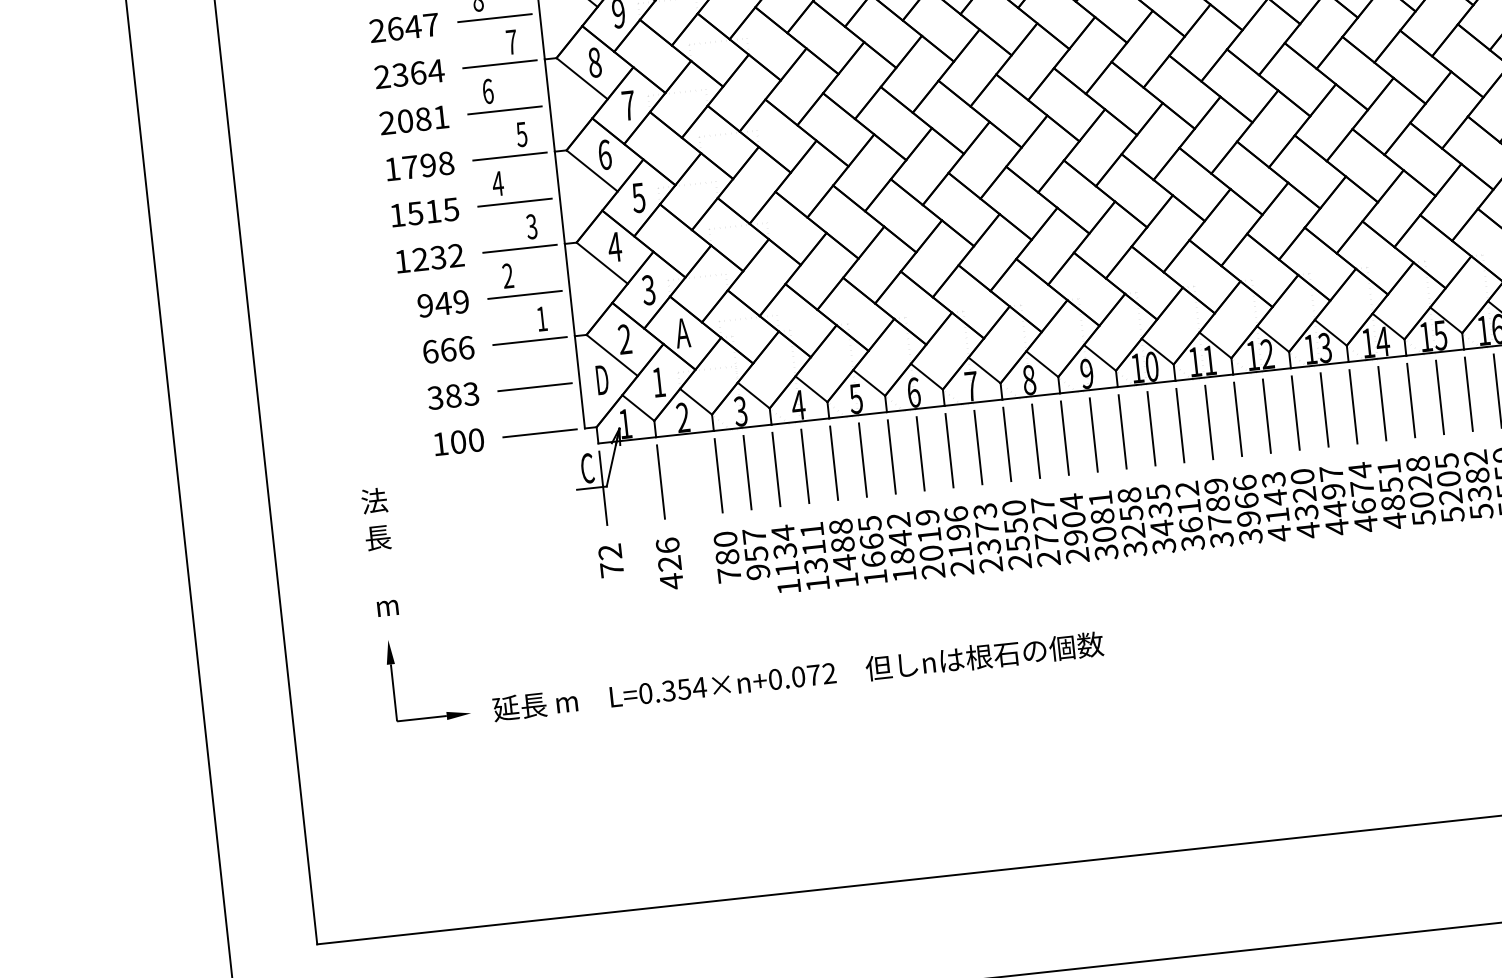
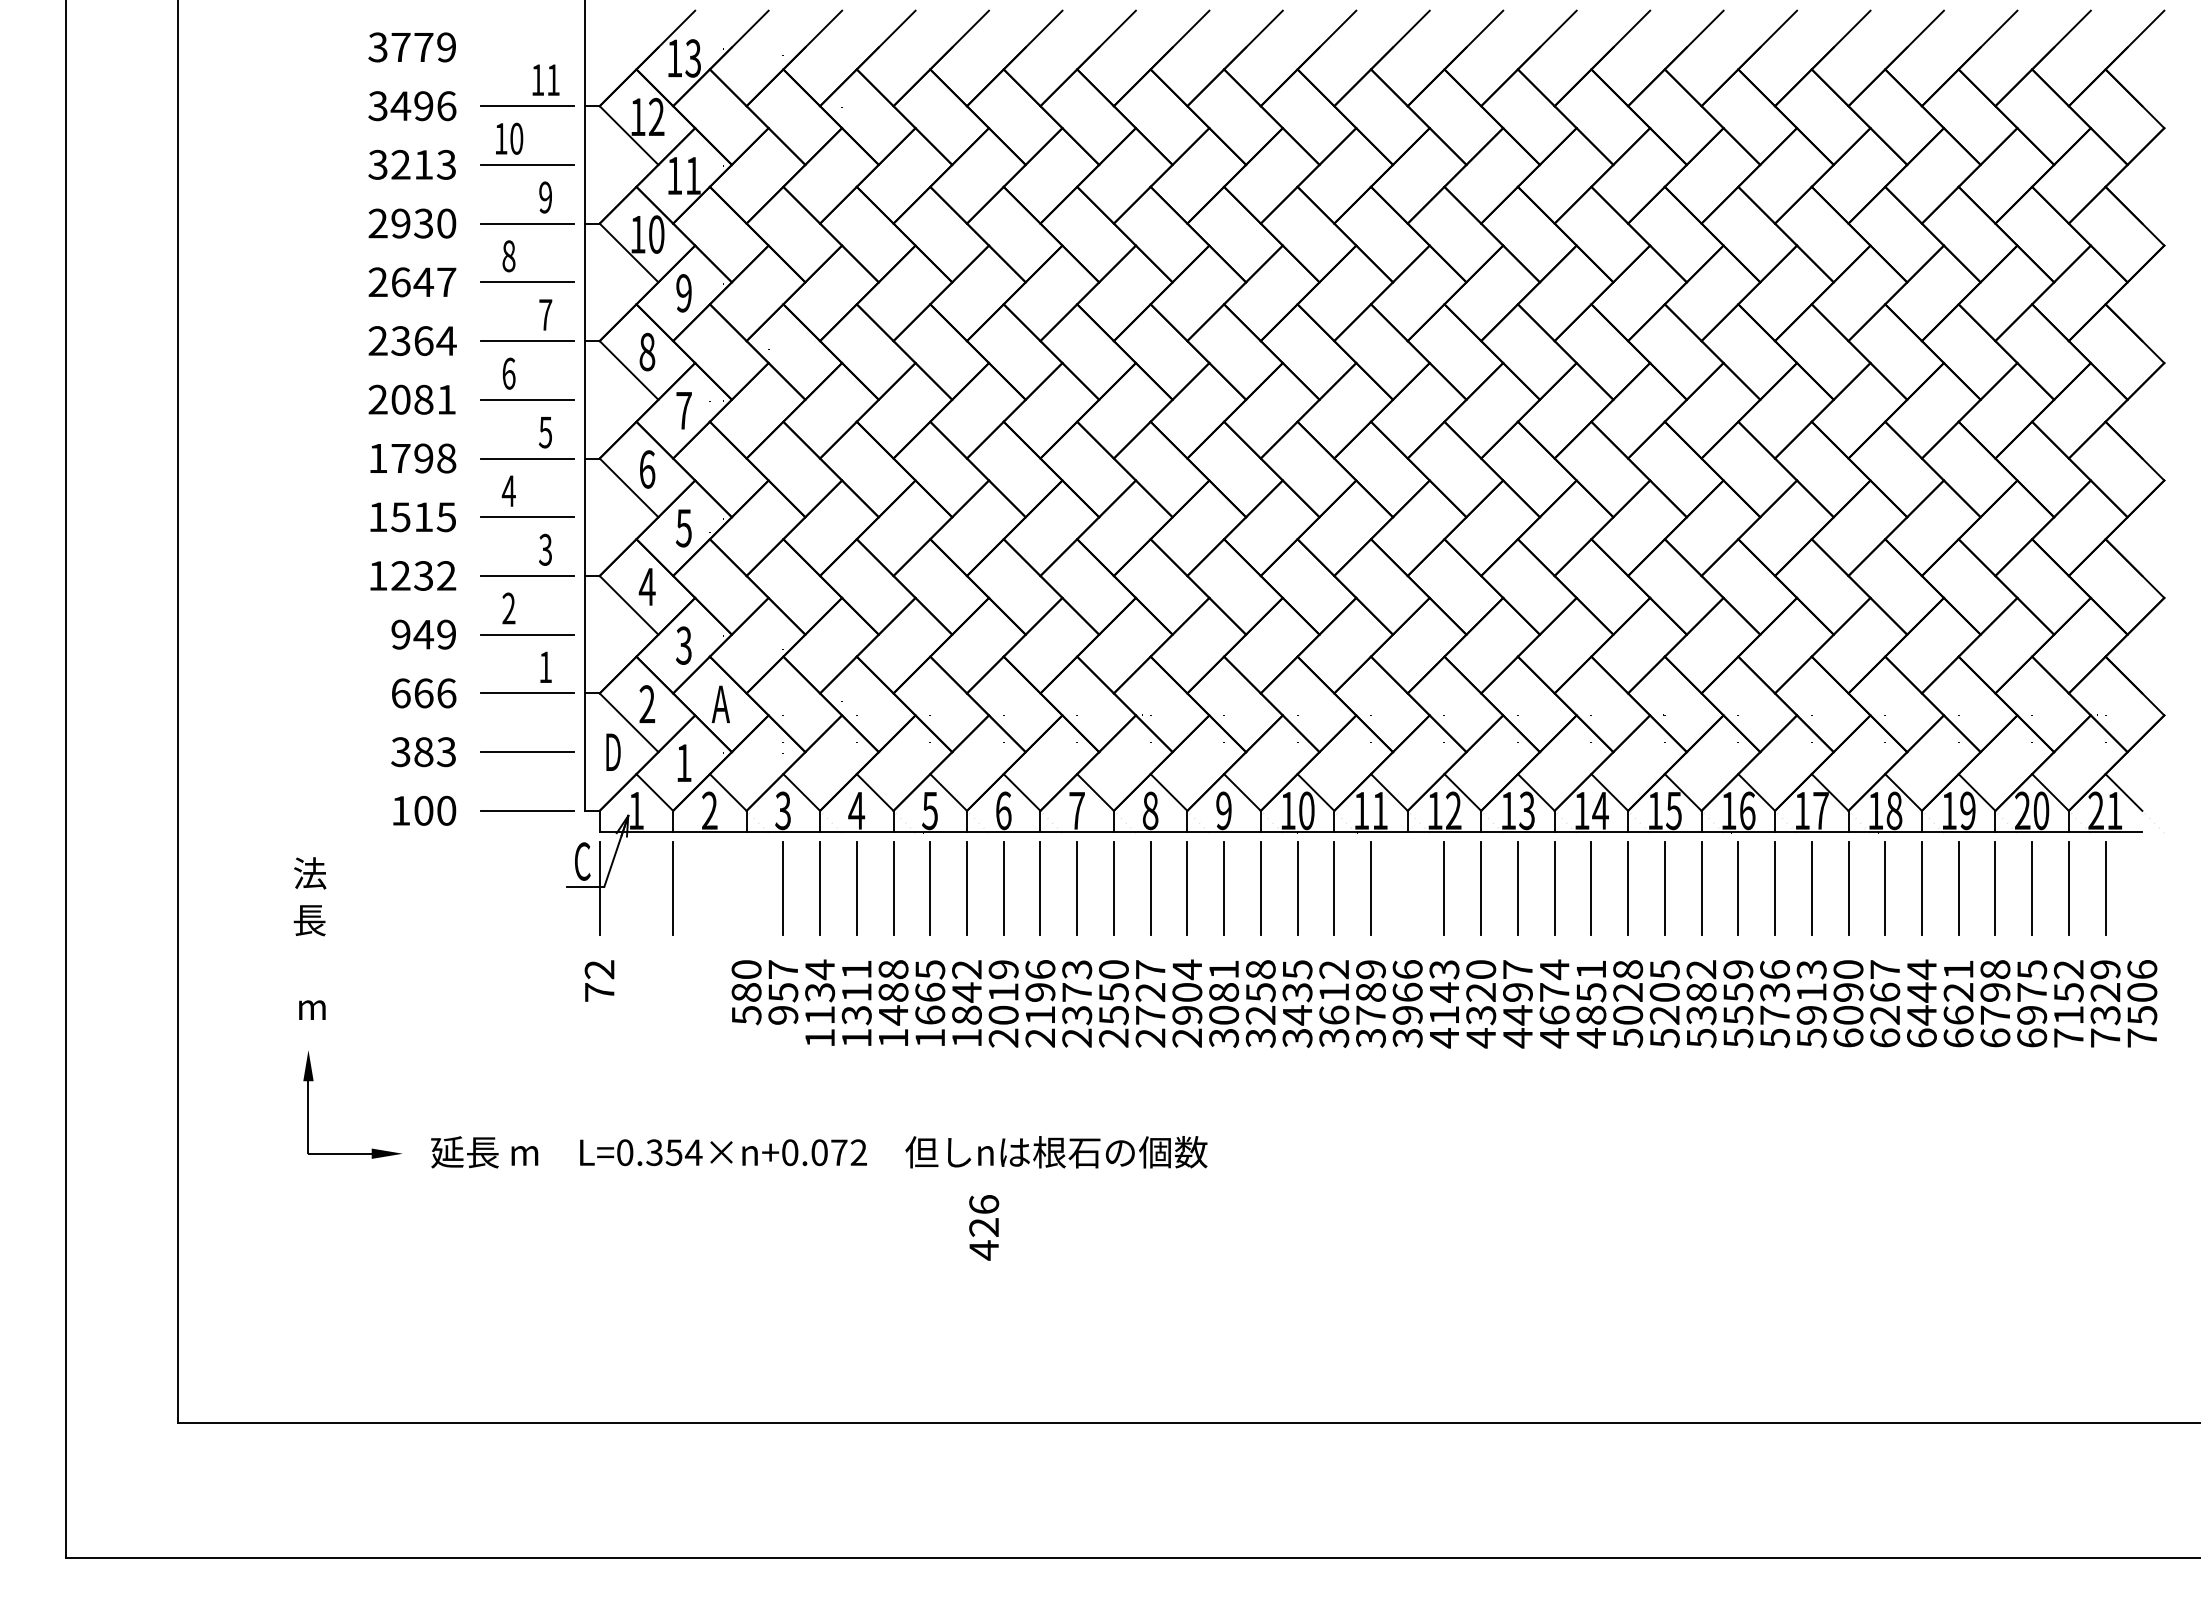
line: (1237, 419) -> (1407, 888), removed
line: (718, 475) -> (746, 888), removed
text: (670, 563) -> (984, 1227), moved
text: (729, 575) -> (746, 1015), 780 -> 580

